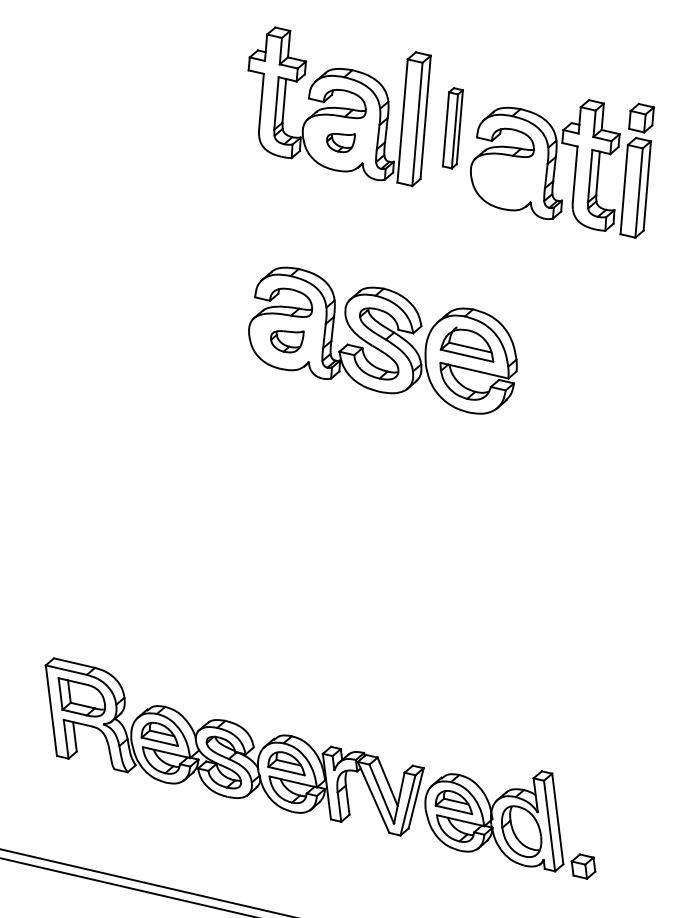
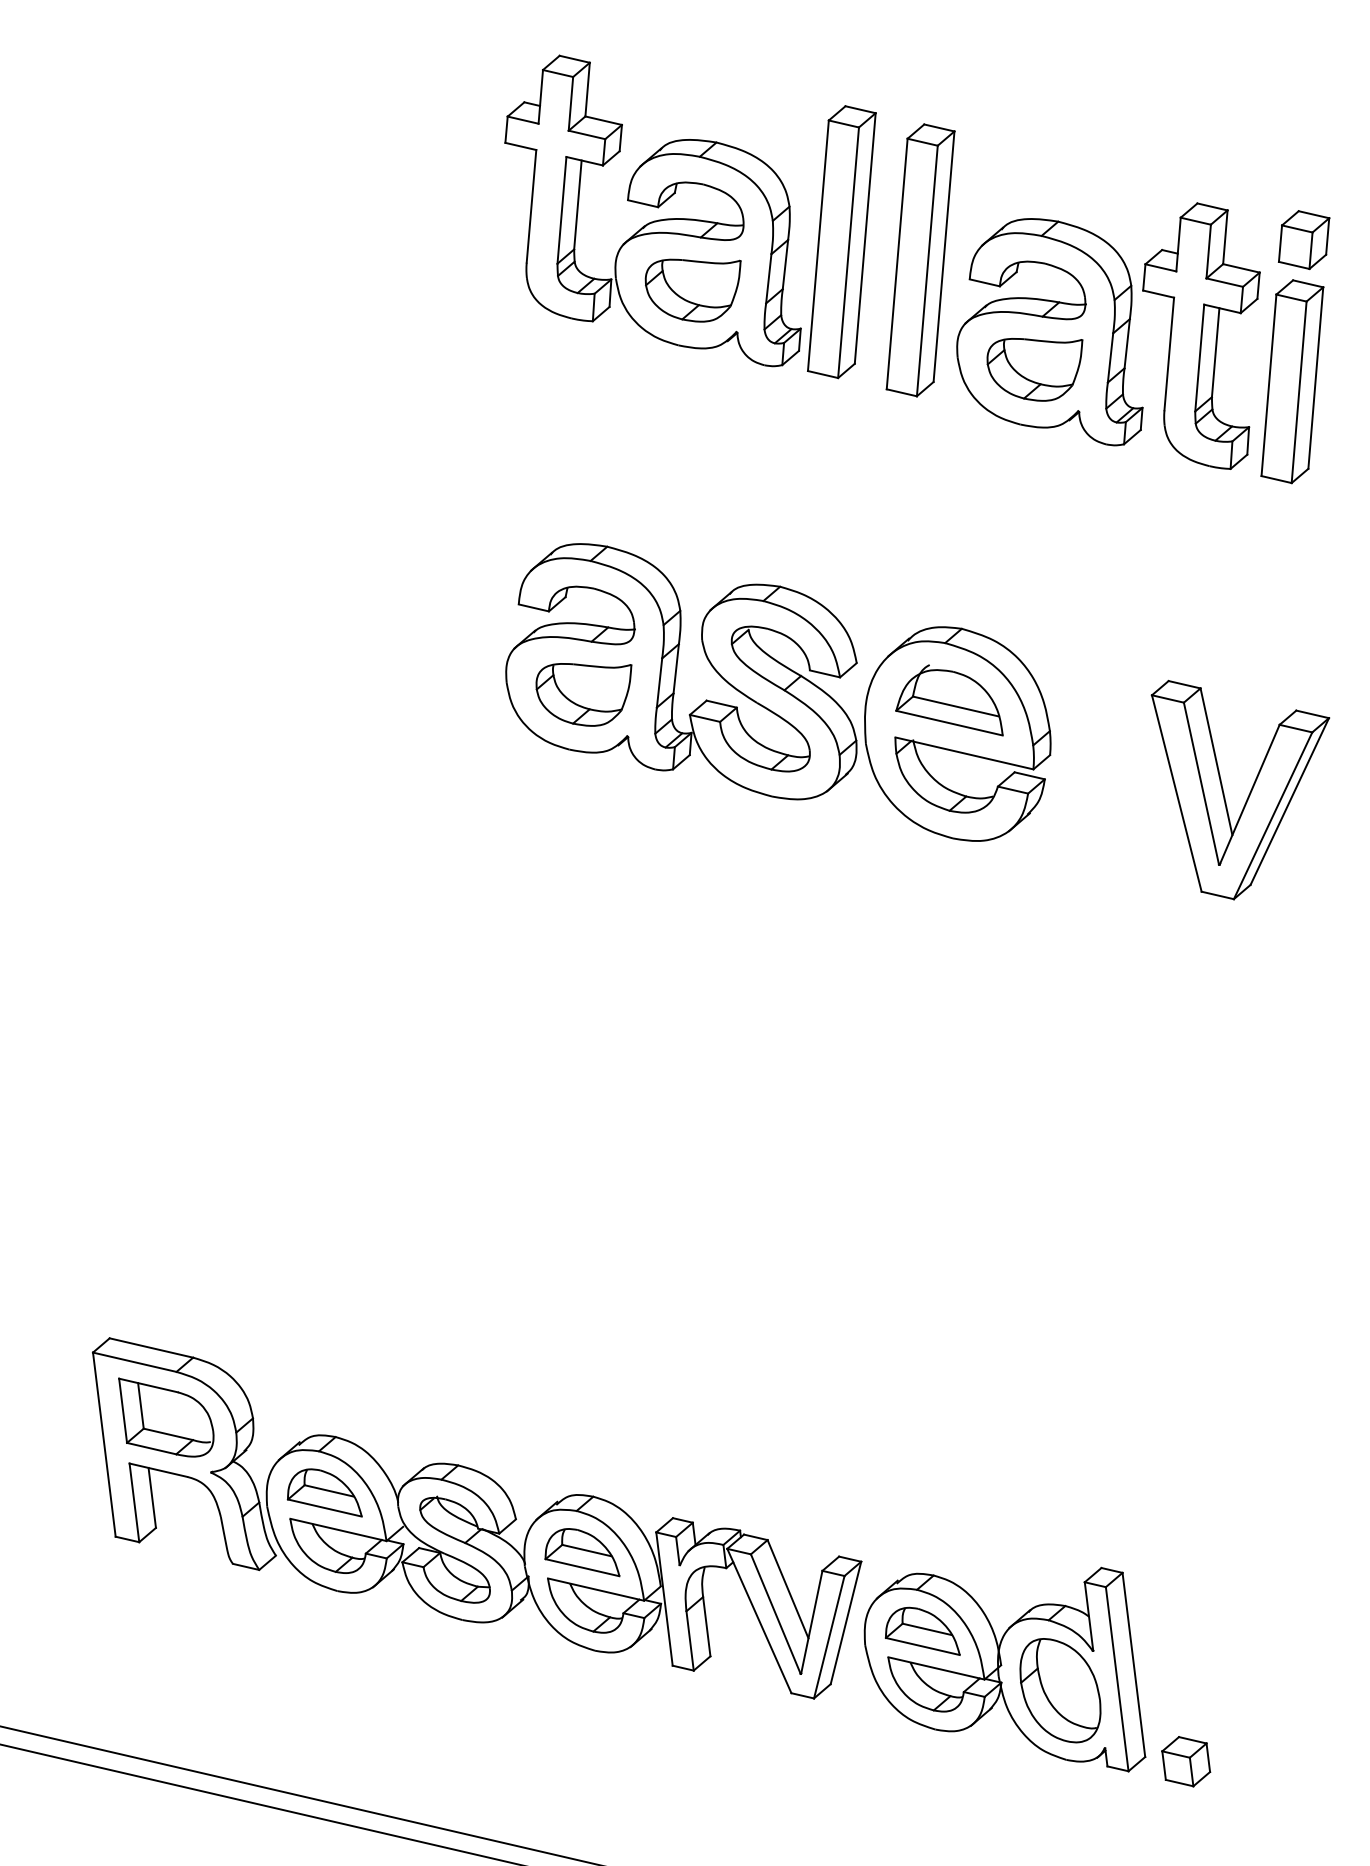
part: (452, 128) -> (919, 261), size x1.67
part: (340, 142) -> (692, 289), size x1.67
part: (508, 181) -> (1033, 368), added
part: (287, 341) -> (584, 694), size x1.43
part: (609, 388) -> (1239, 789), added

